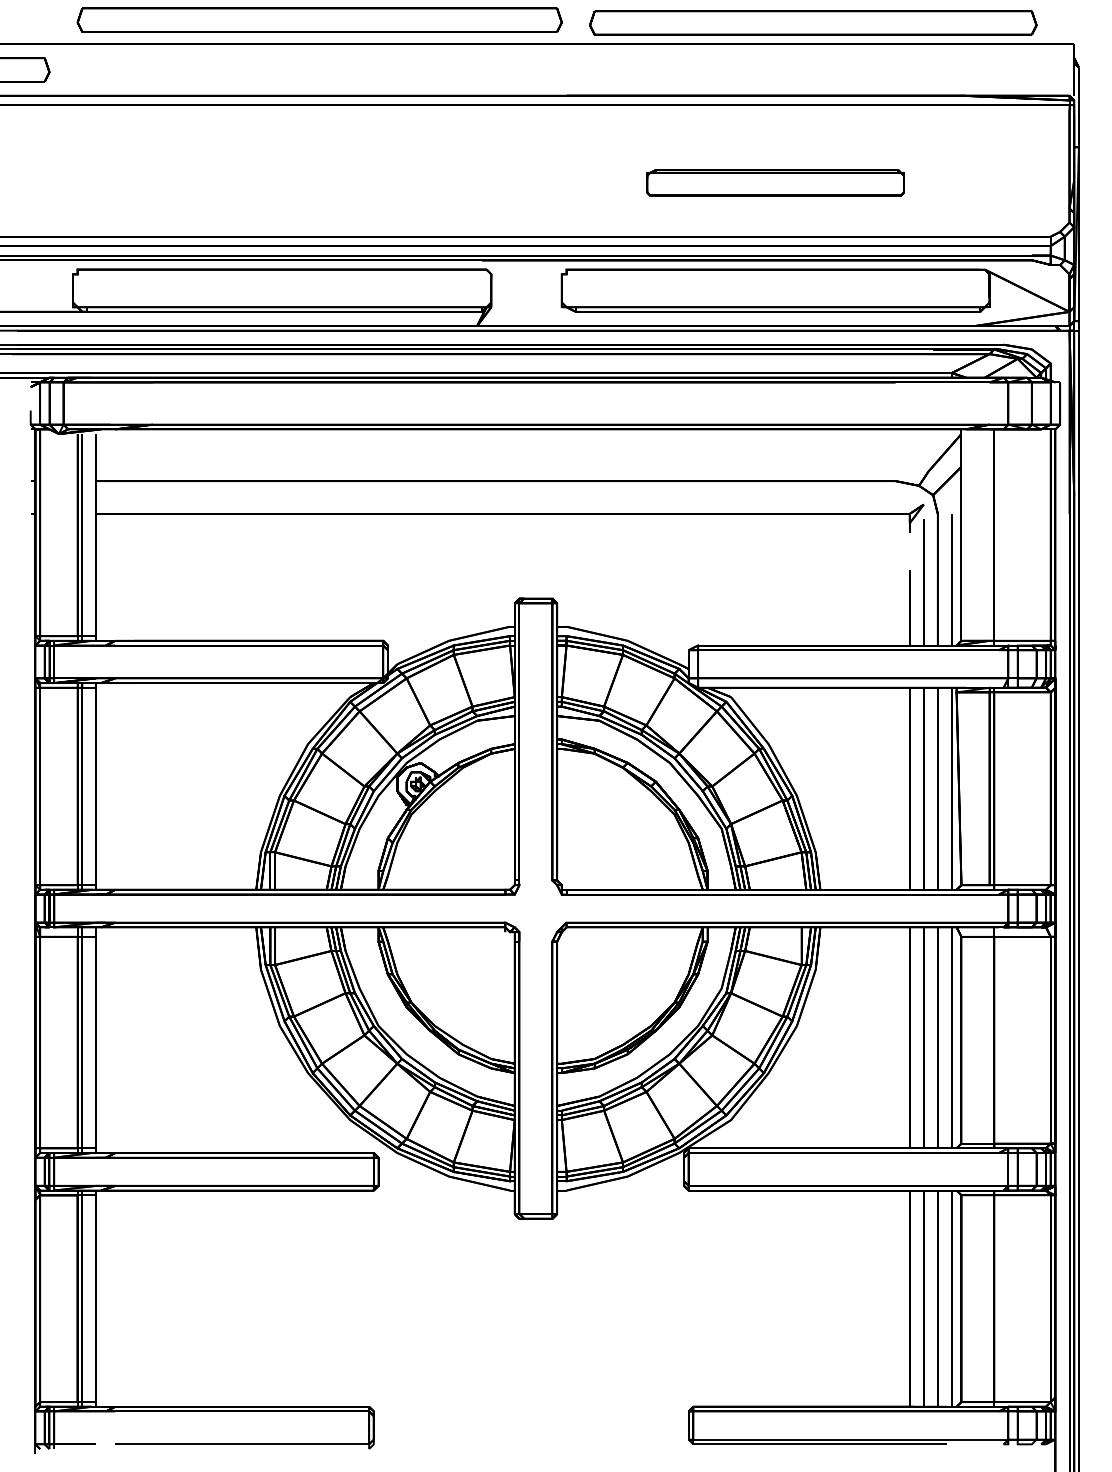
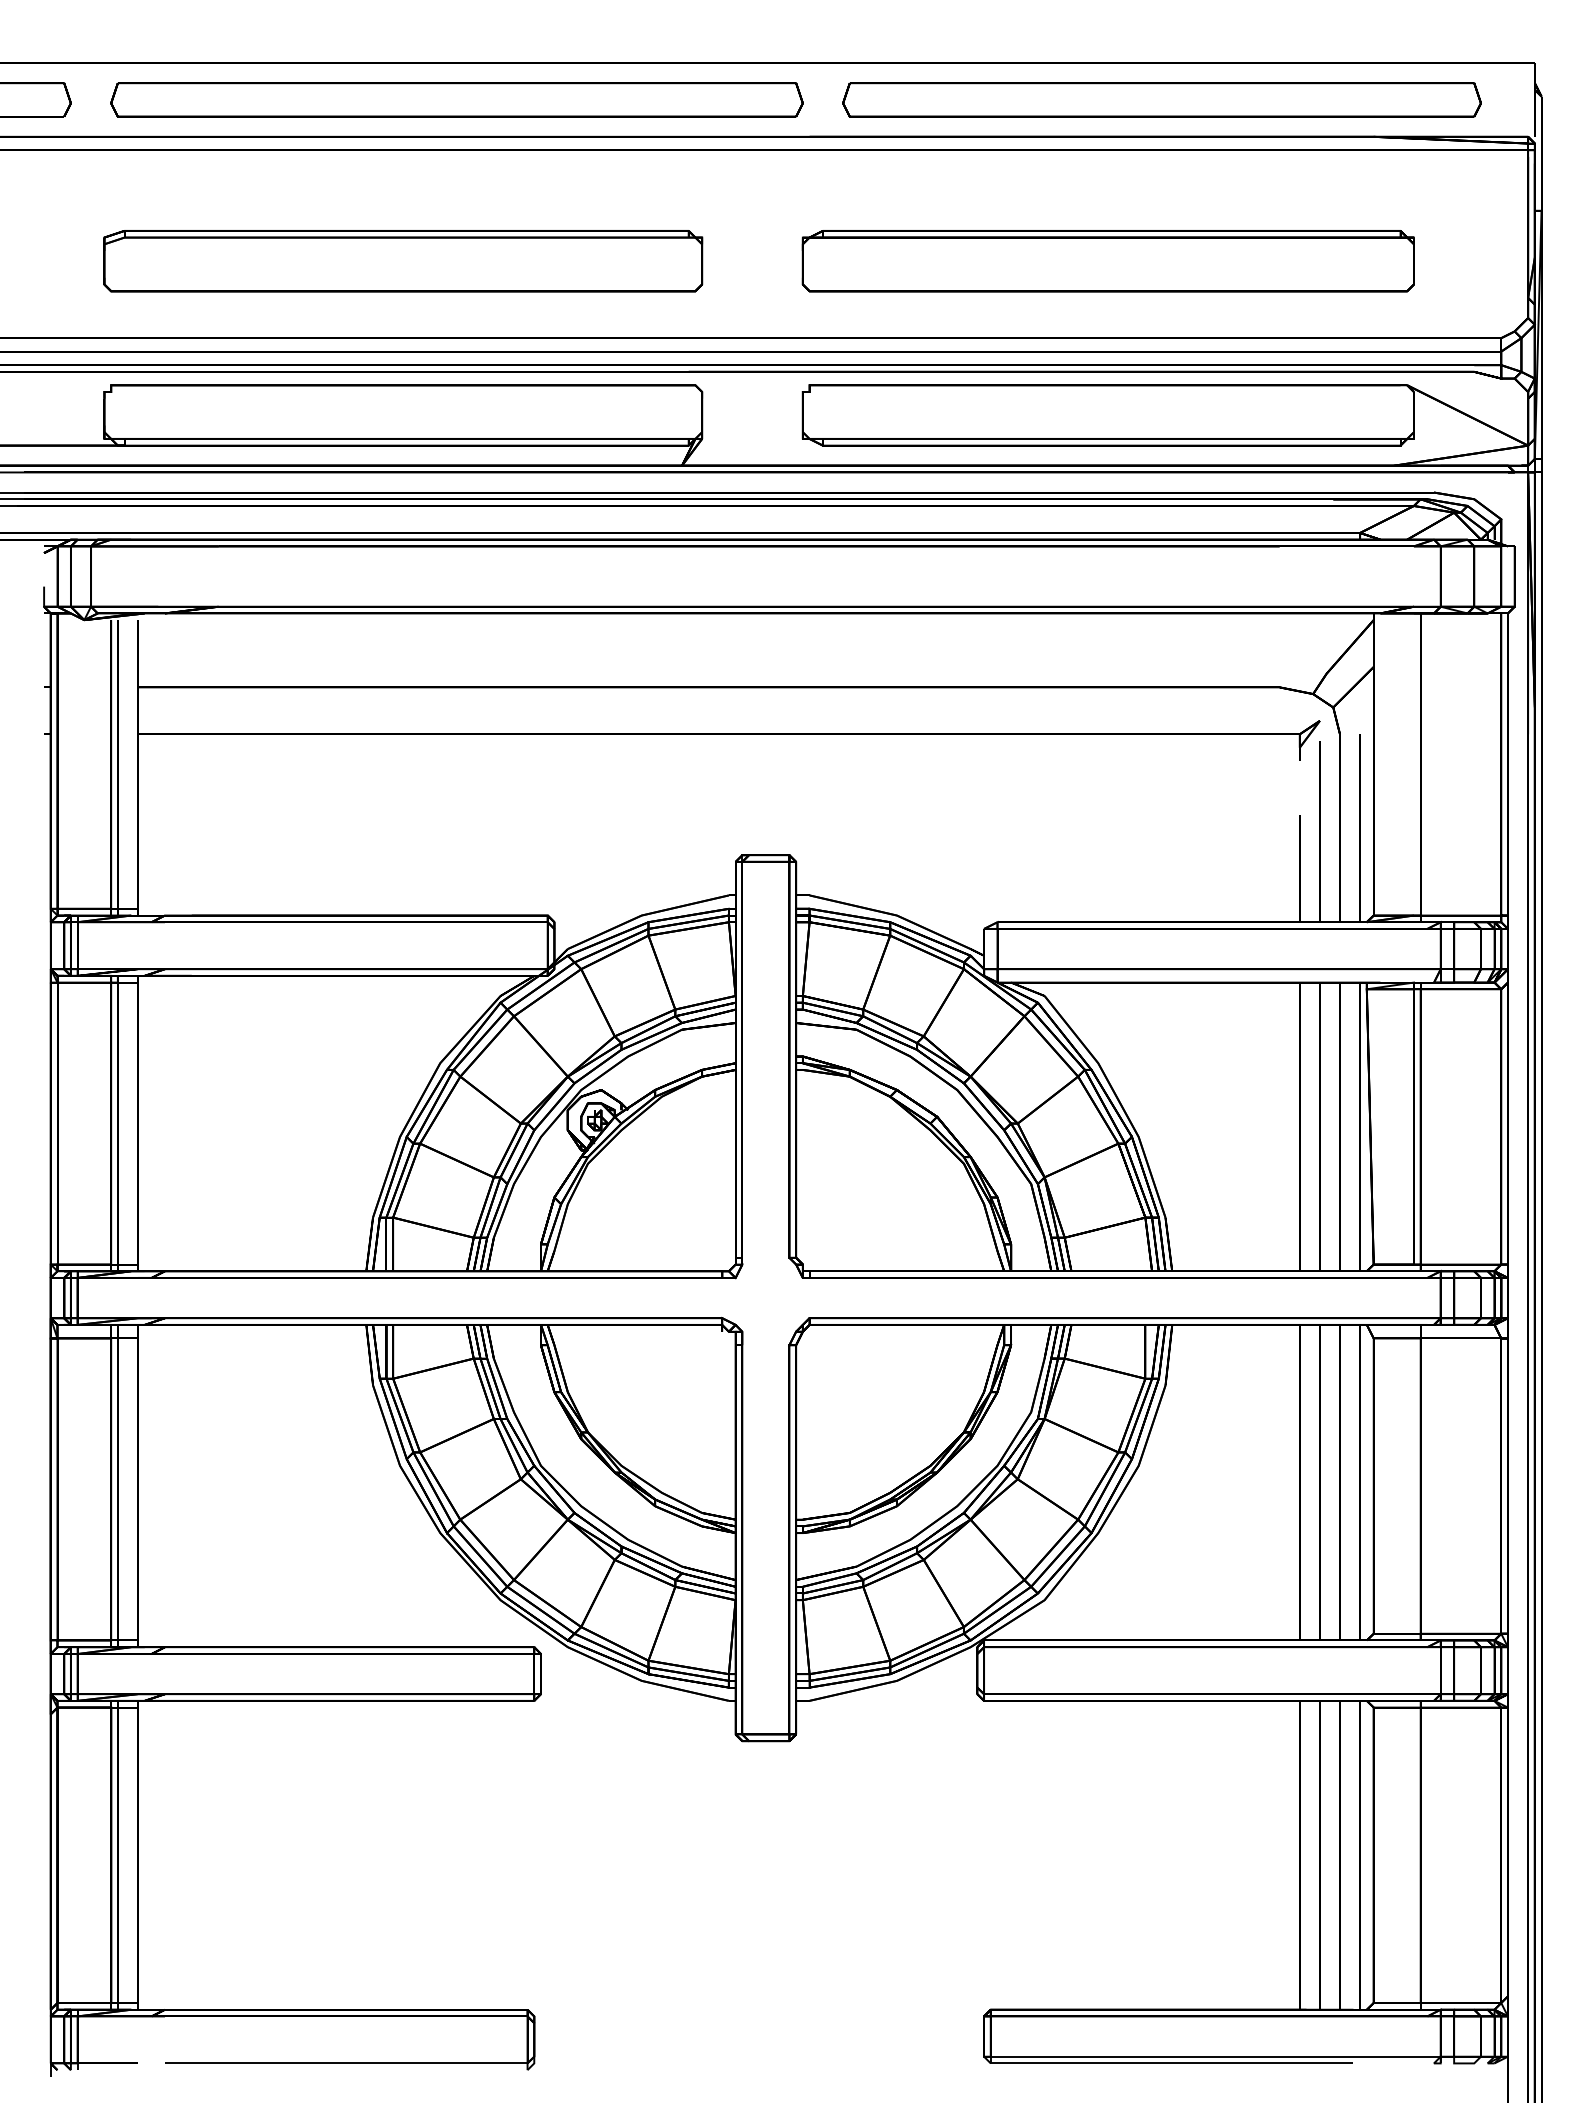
part: (319, 19) -> (456, 99), moved
part: (812, 22) -> (1161, 99), moved
part: (282, 183) -> (403, 261), added
part: (775, 183) -> (1107, 261), size x1.67

